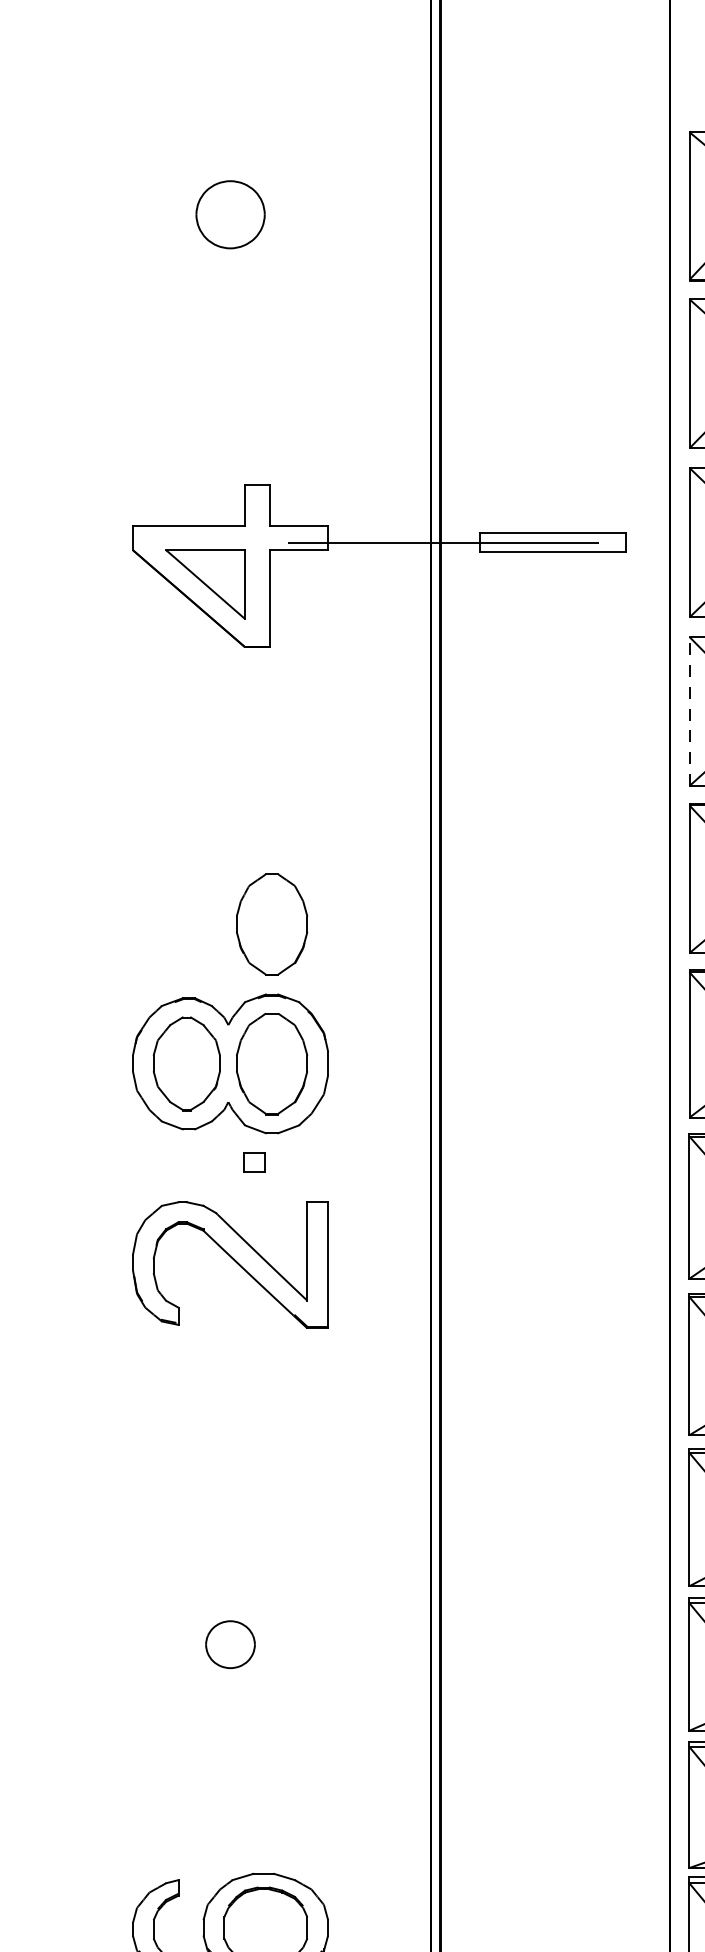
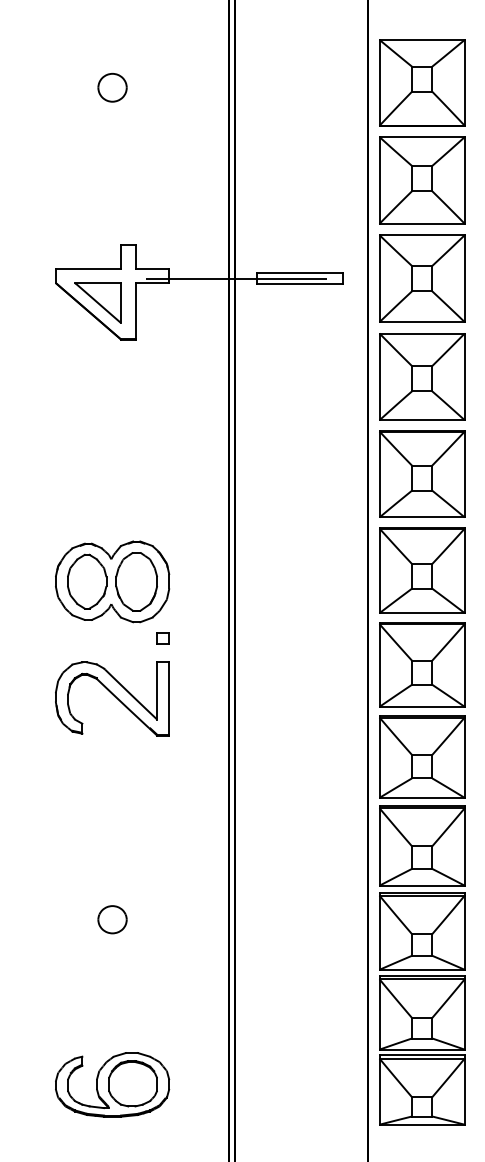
part: (230, 214) -> (112, 87), size x0.71
line: (689, 710) -> (379, 376), dashed -> solid
part: (271, 924) -> (136, 500), removed
part: (252, 1162) -> (162, 638), moved

